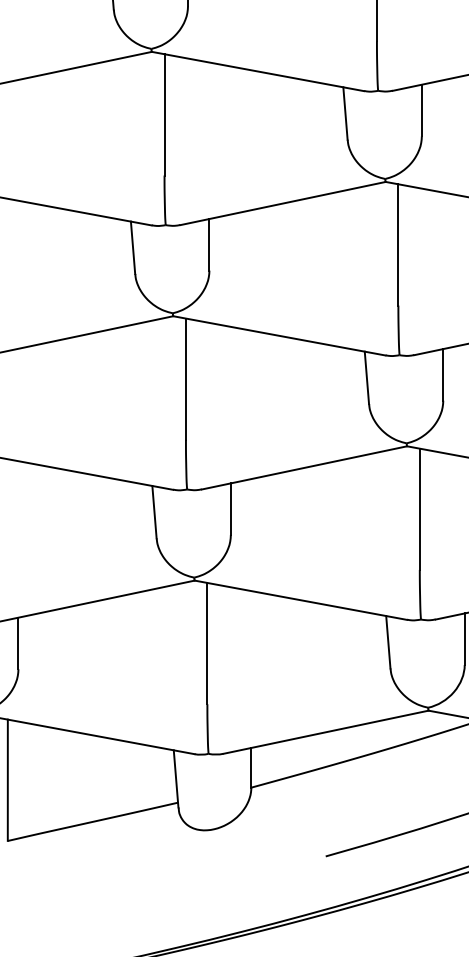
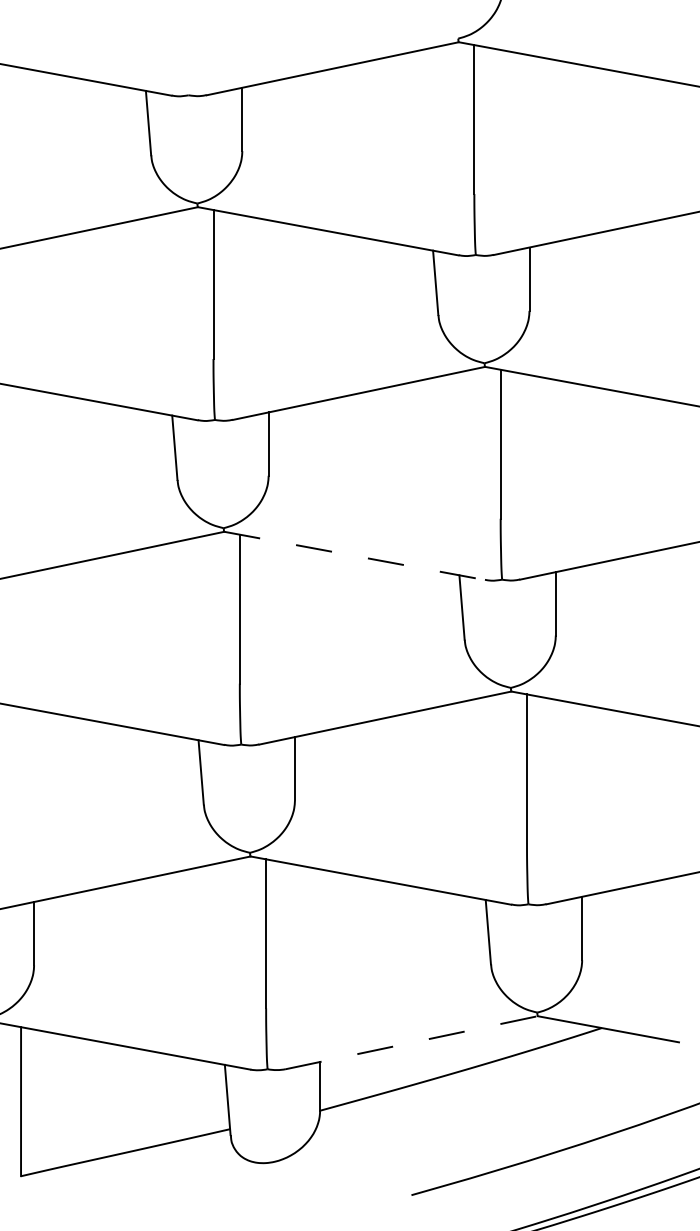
line: (279, 335) -> (354, 555), solid -> dashed
line: (325, 732) -> (411, 1042), solid -> dashed

